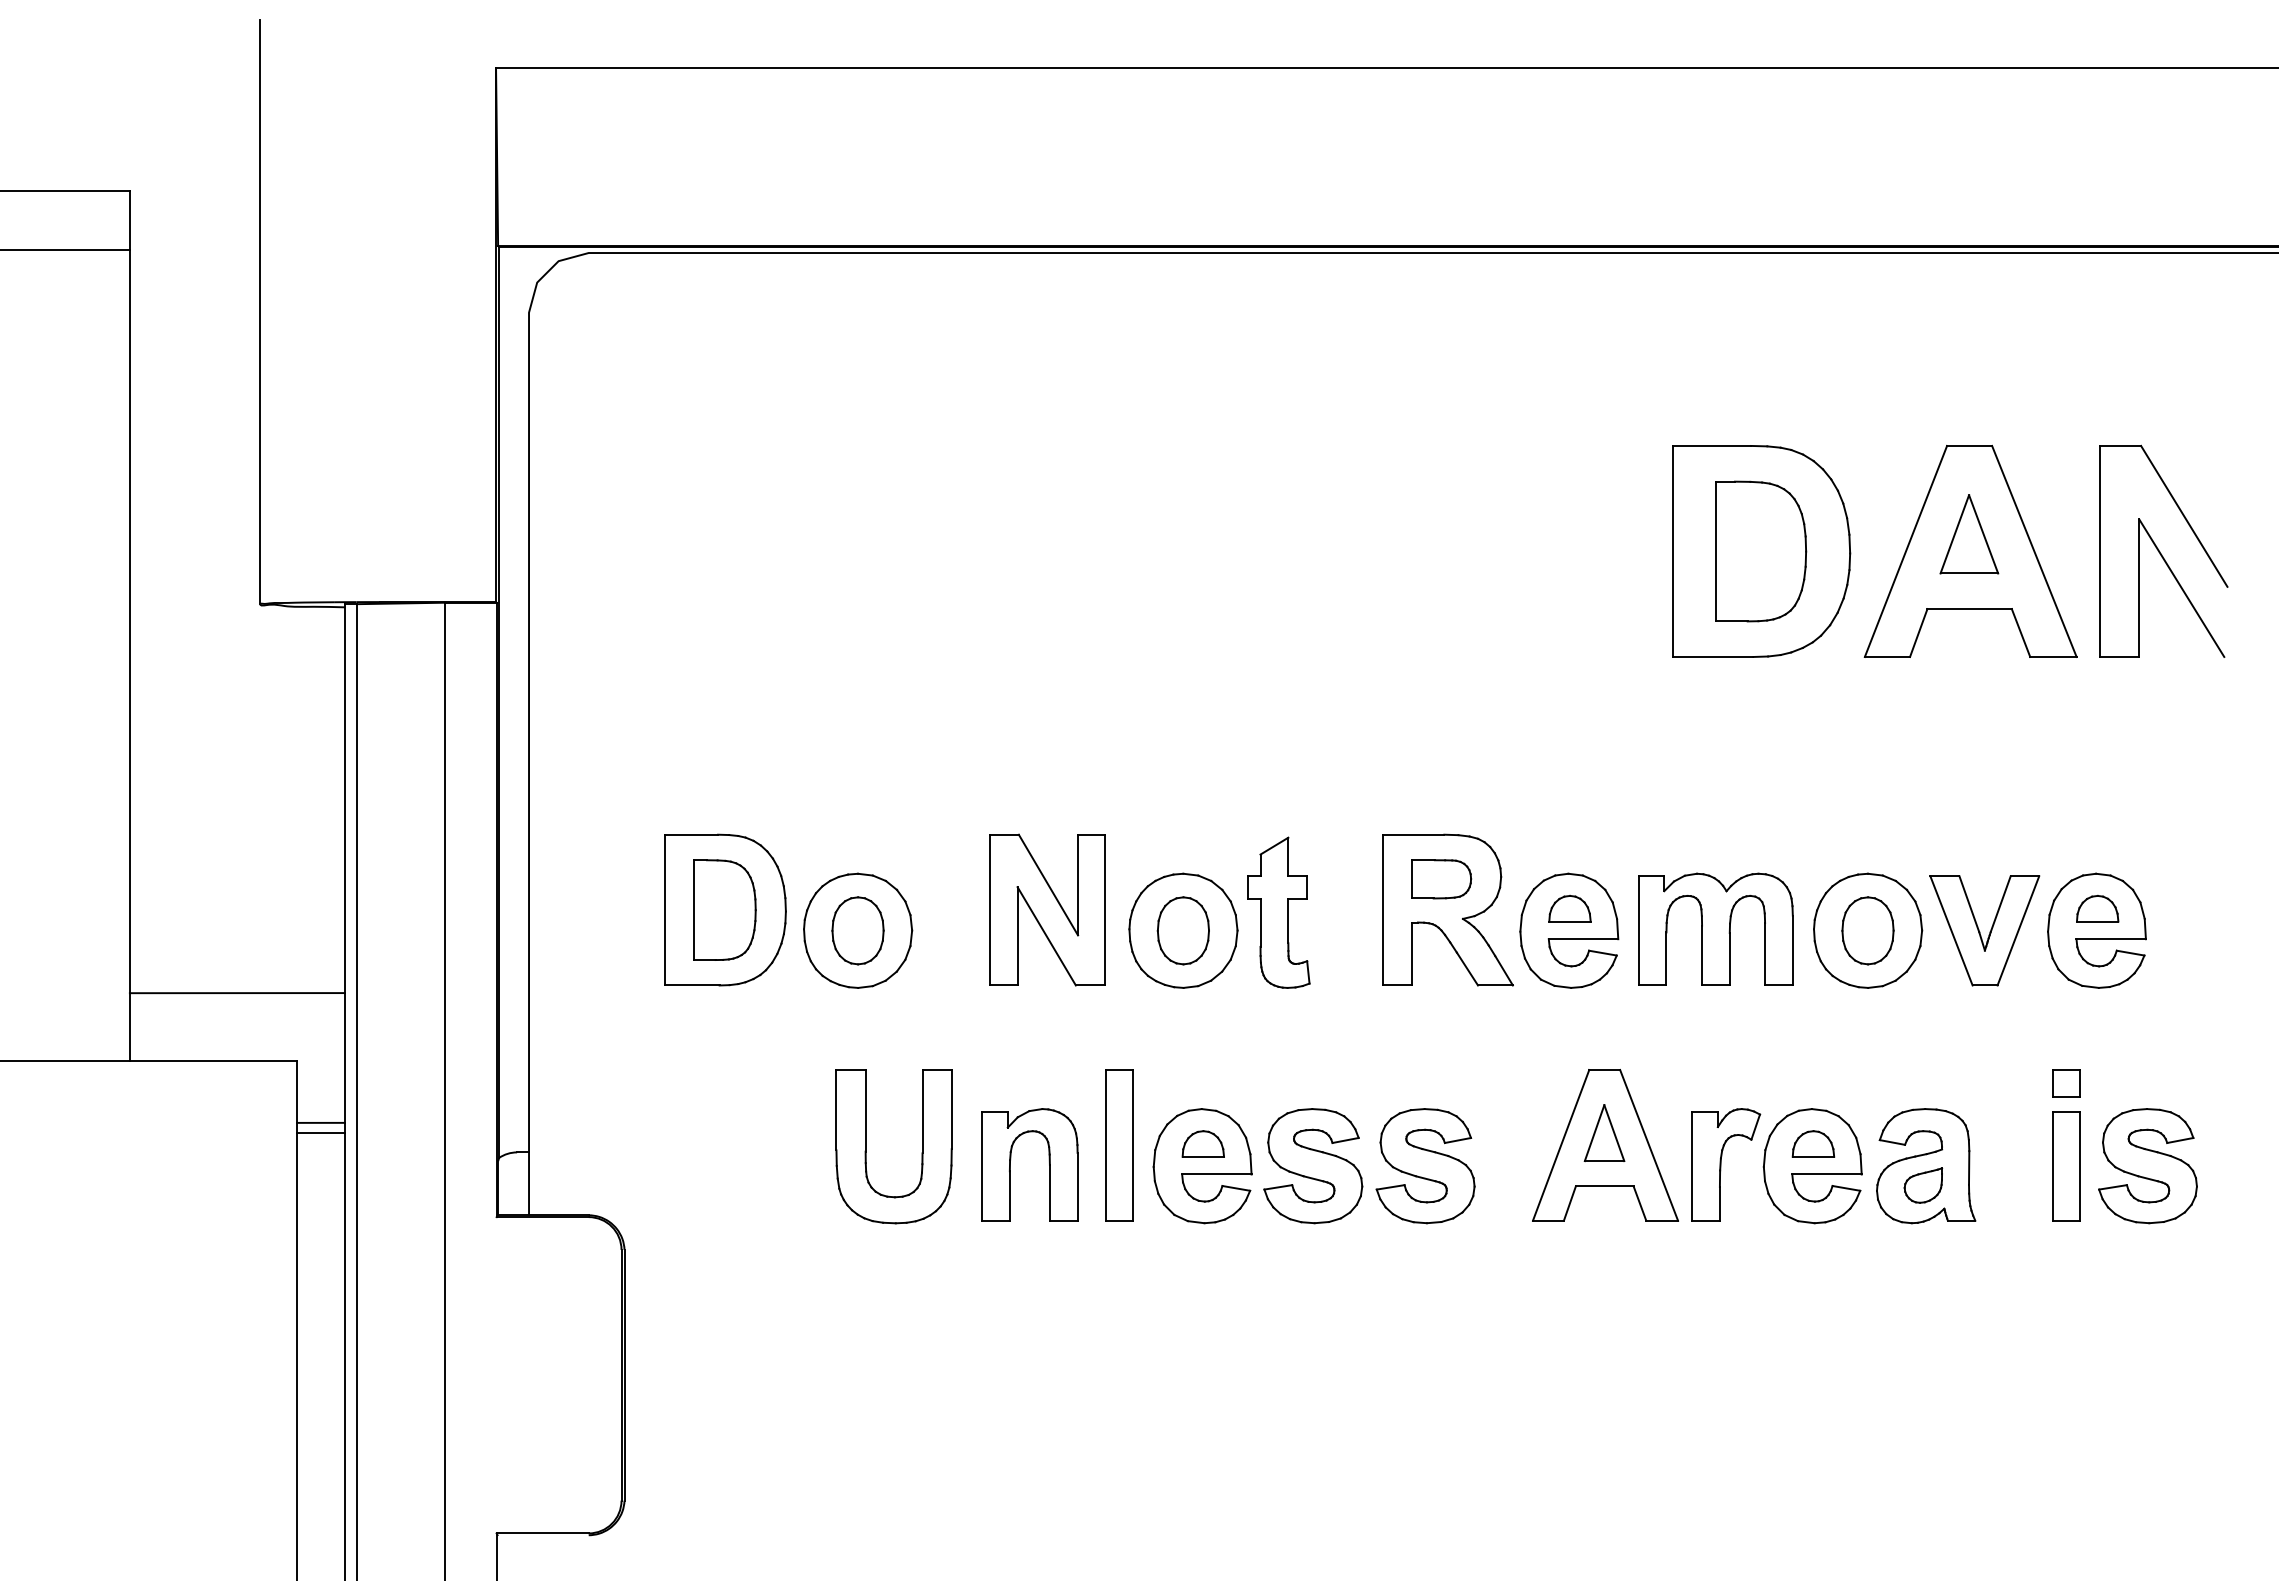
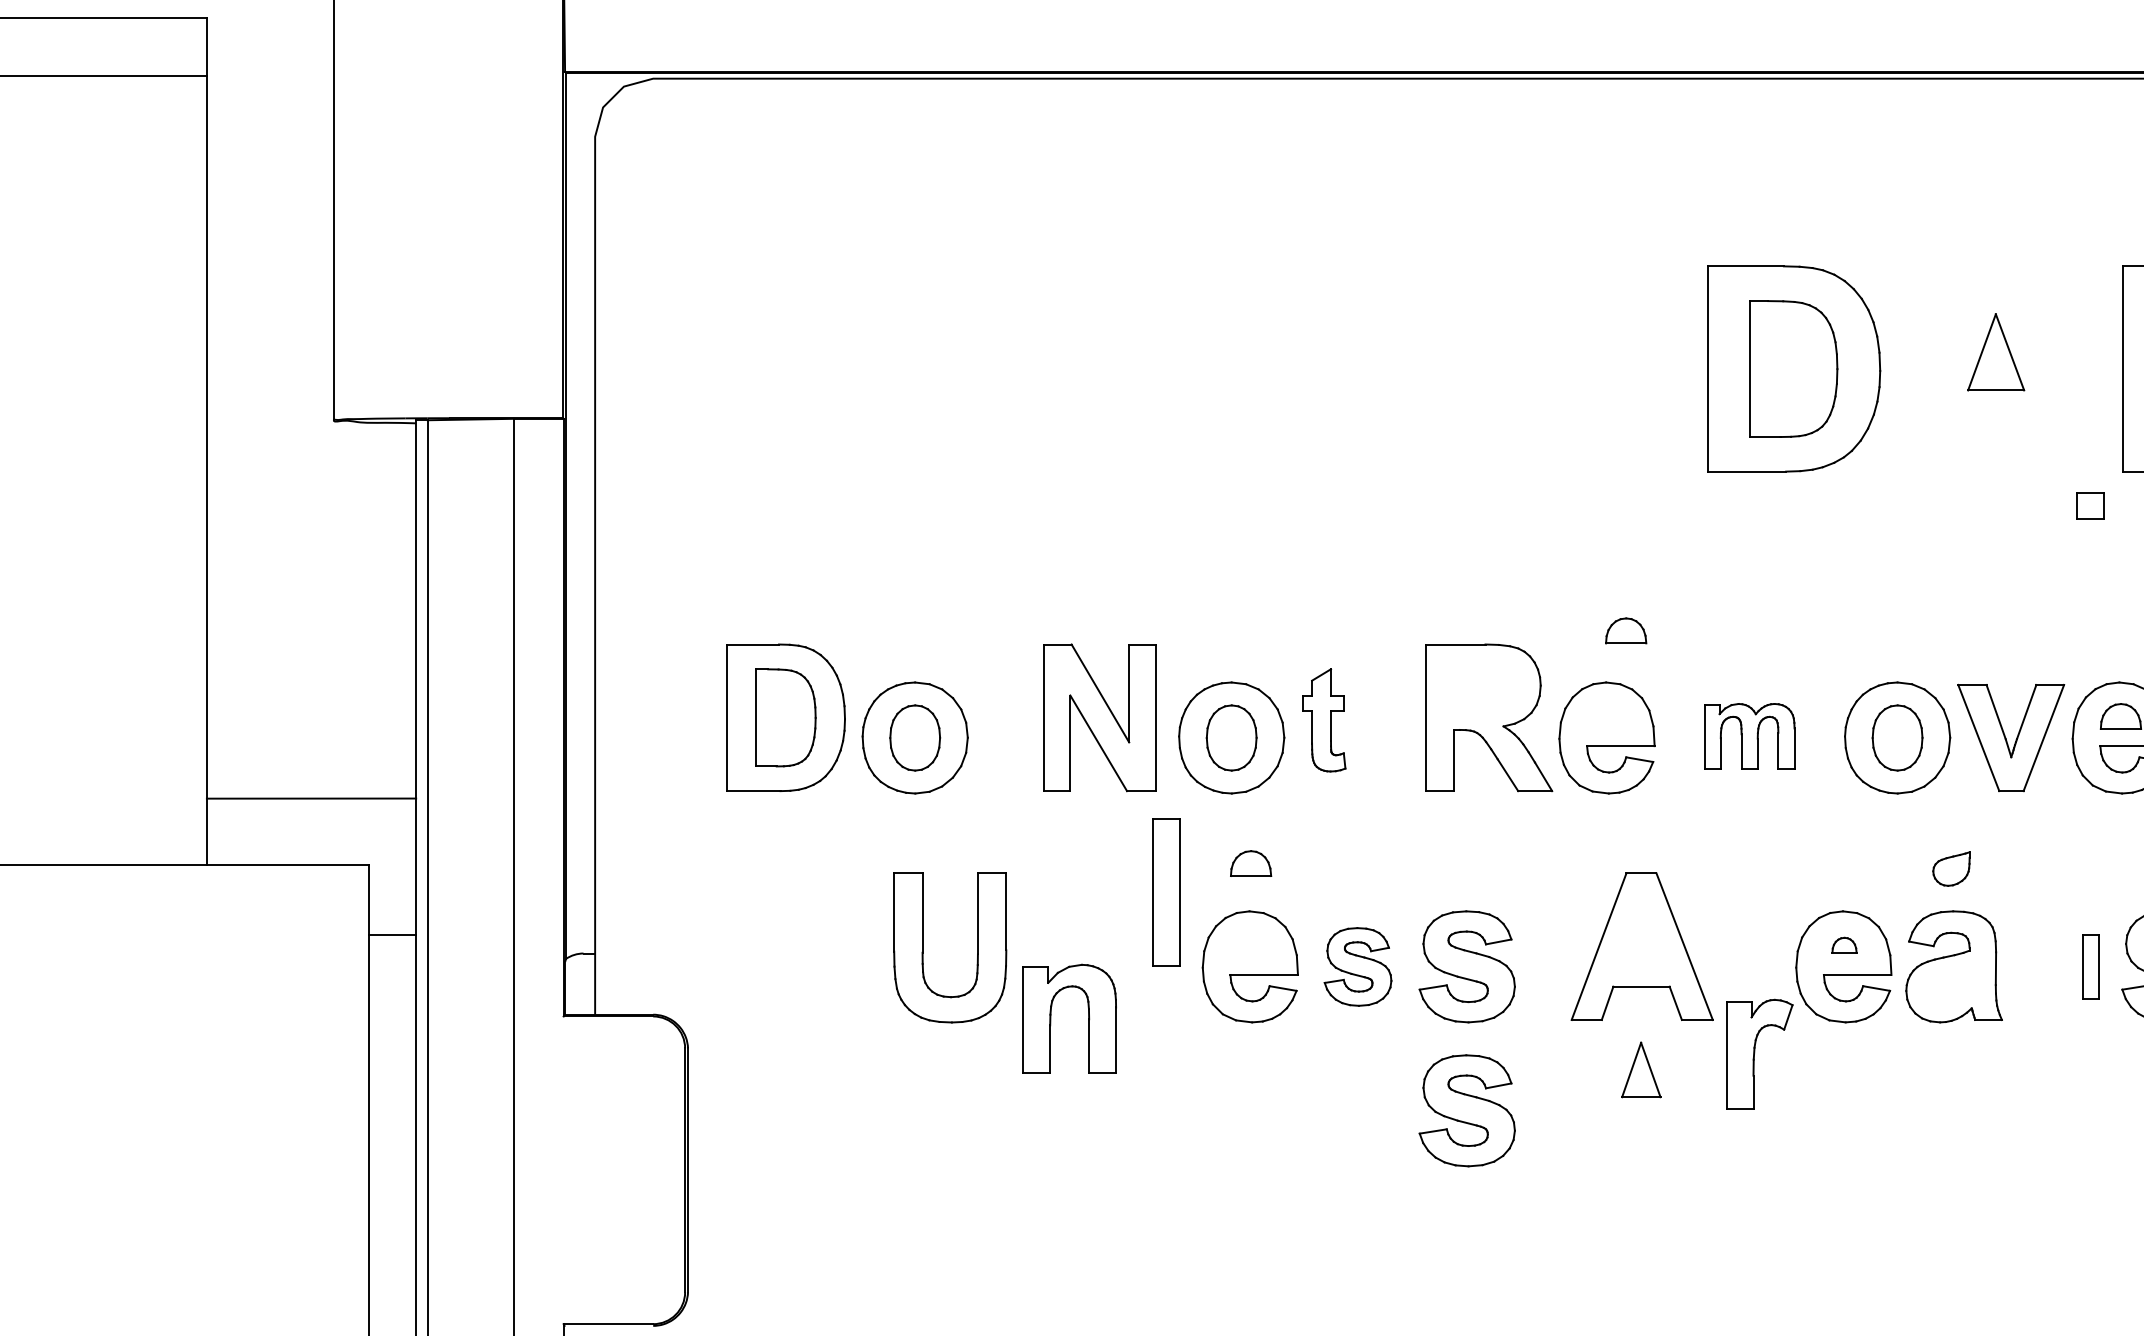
part: (1970, 550) -> (1997, 368), removed
part: (1441, 879) -> (1482, 688), removed
part: (1569, 908) -> (1625, 630), moved
part: (1278, 912) -> (1324, 720), size x0.7
part: (1715, 928) -> (1749, 735), size x0.6
part: (2066, 1083) -> (2090, 506), moved
line: (321, 1122) -> (393, 924), removed
part: (1604, 1133) -> (1641, 1070), moved
part: (1202, 1143) -> (1250, 863), moved
part: (1813, 1143) -> (1844, 944), size x0.6
part: (1119, 1145) -> (1166, 892), moved
part: (1011, 1159) -> (1051, 1013), moved
part: (1726, 1164) -> (1759, 1053), moved
part: (1313, 1166) -> (1358, 967), size x0.7
part: (2066, 1166) -> (2090, 967), size x0.6
part: (1923, 1185) -> (1951, 868), moved
part: (1425, 1314) -> (1467, 1111), added

